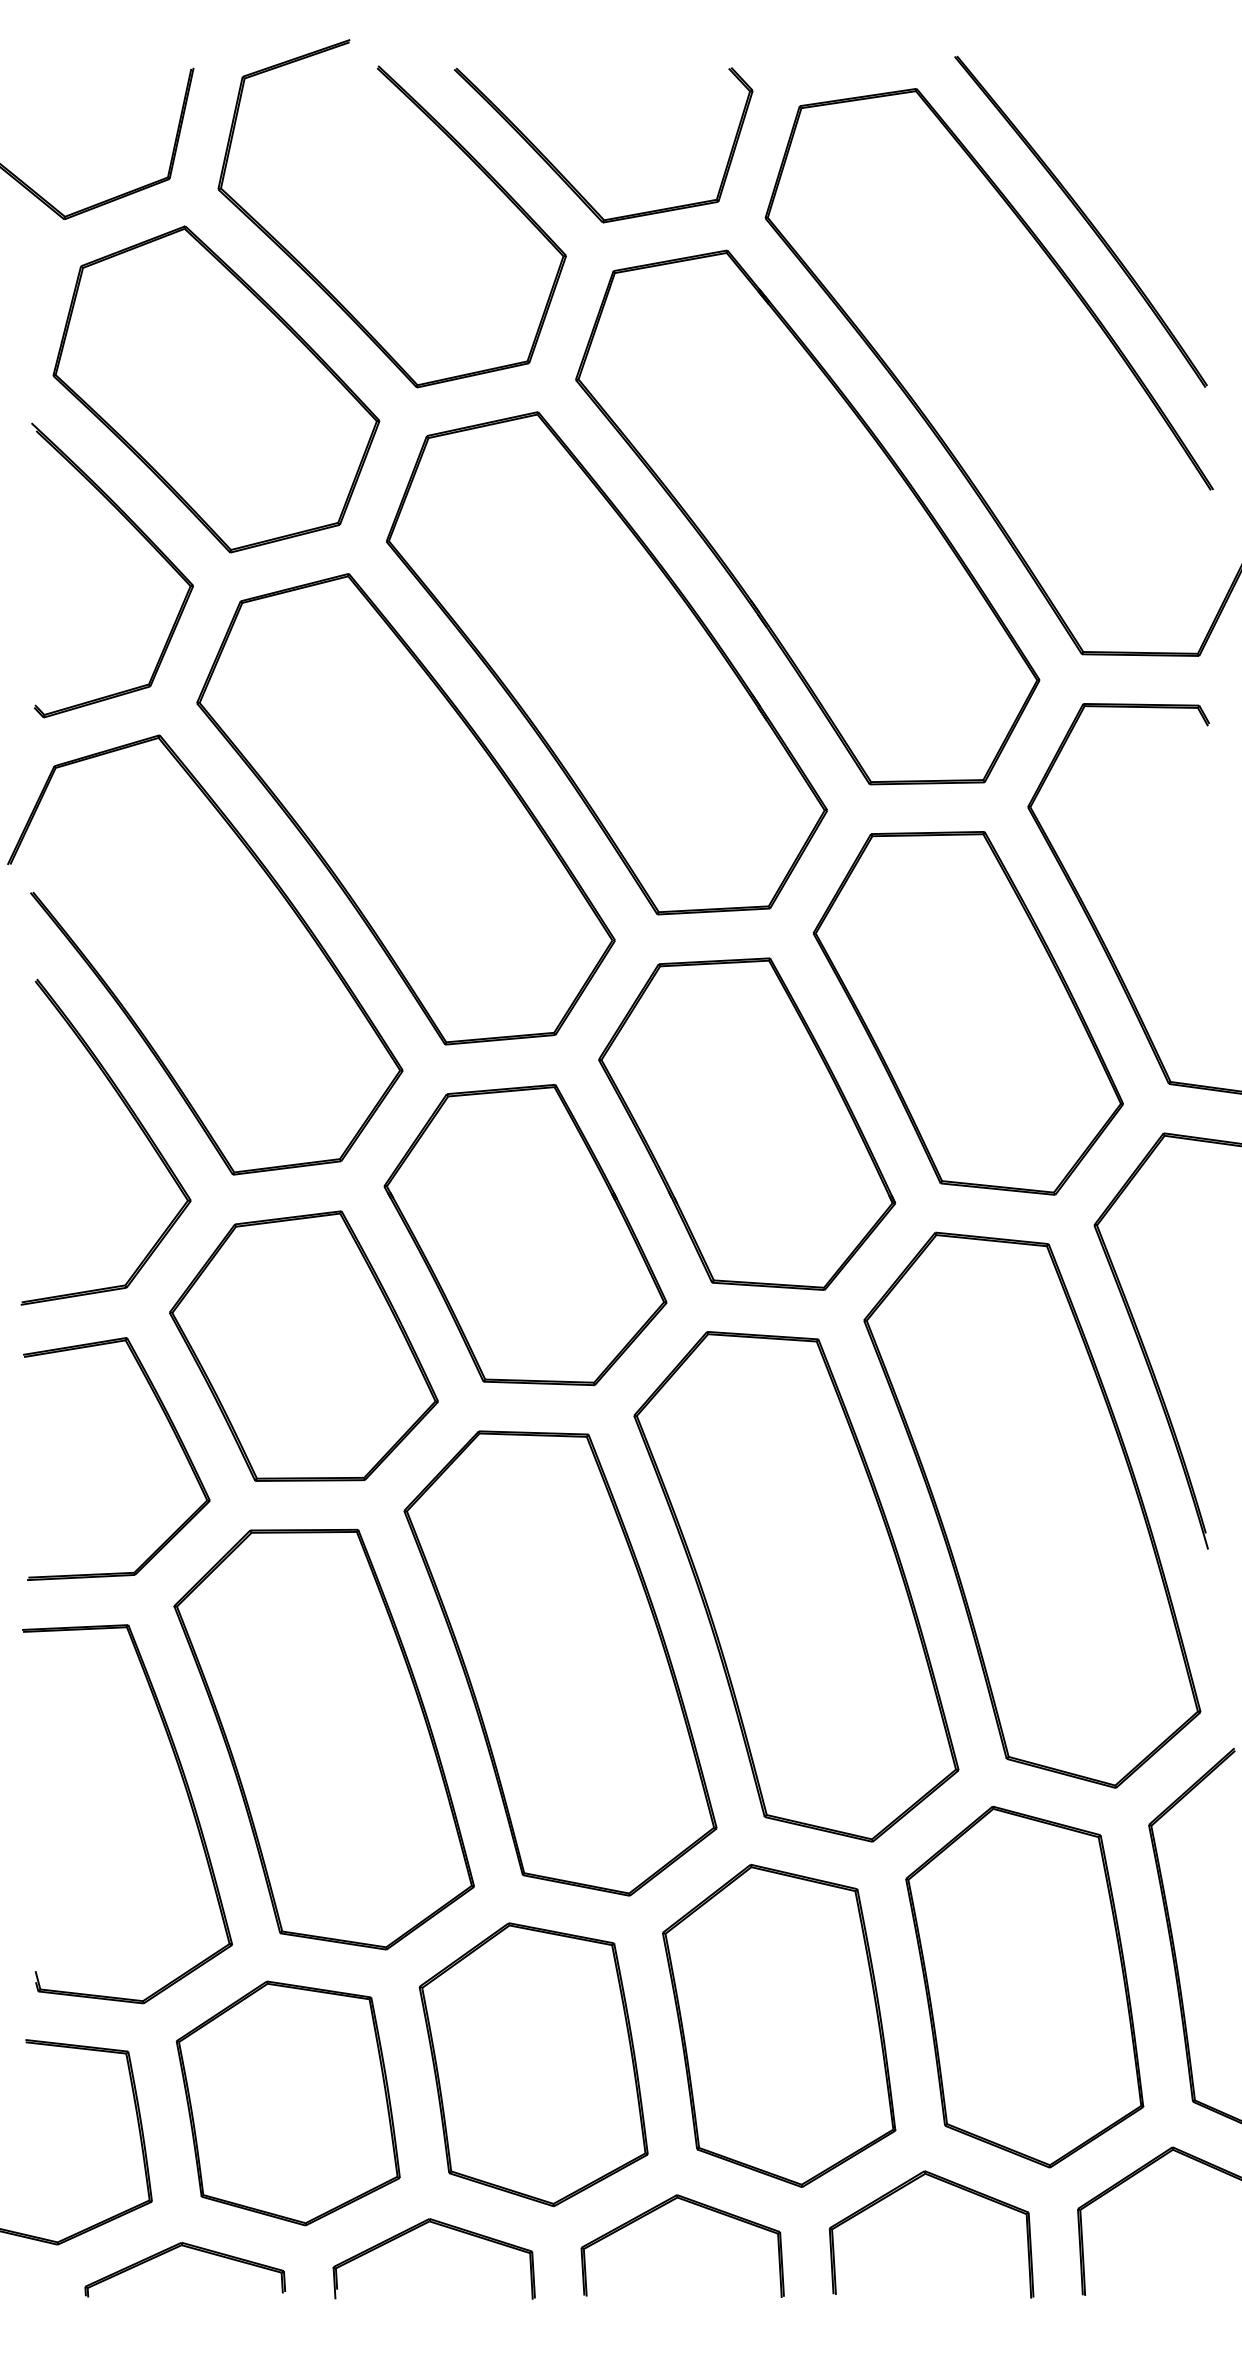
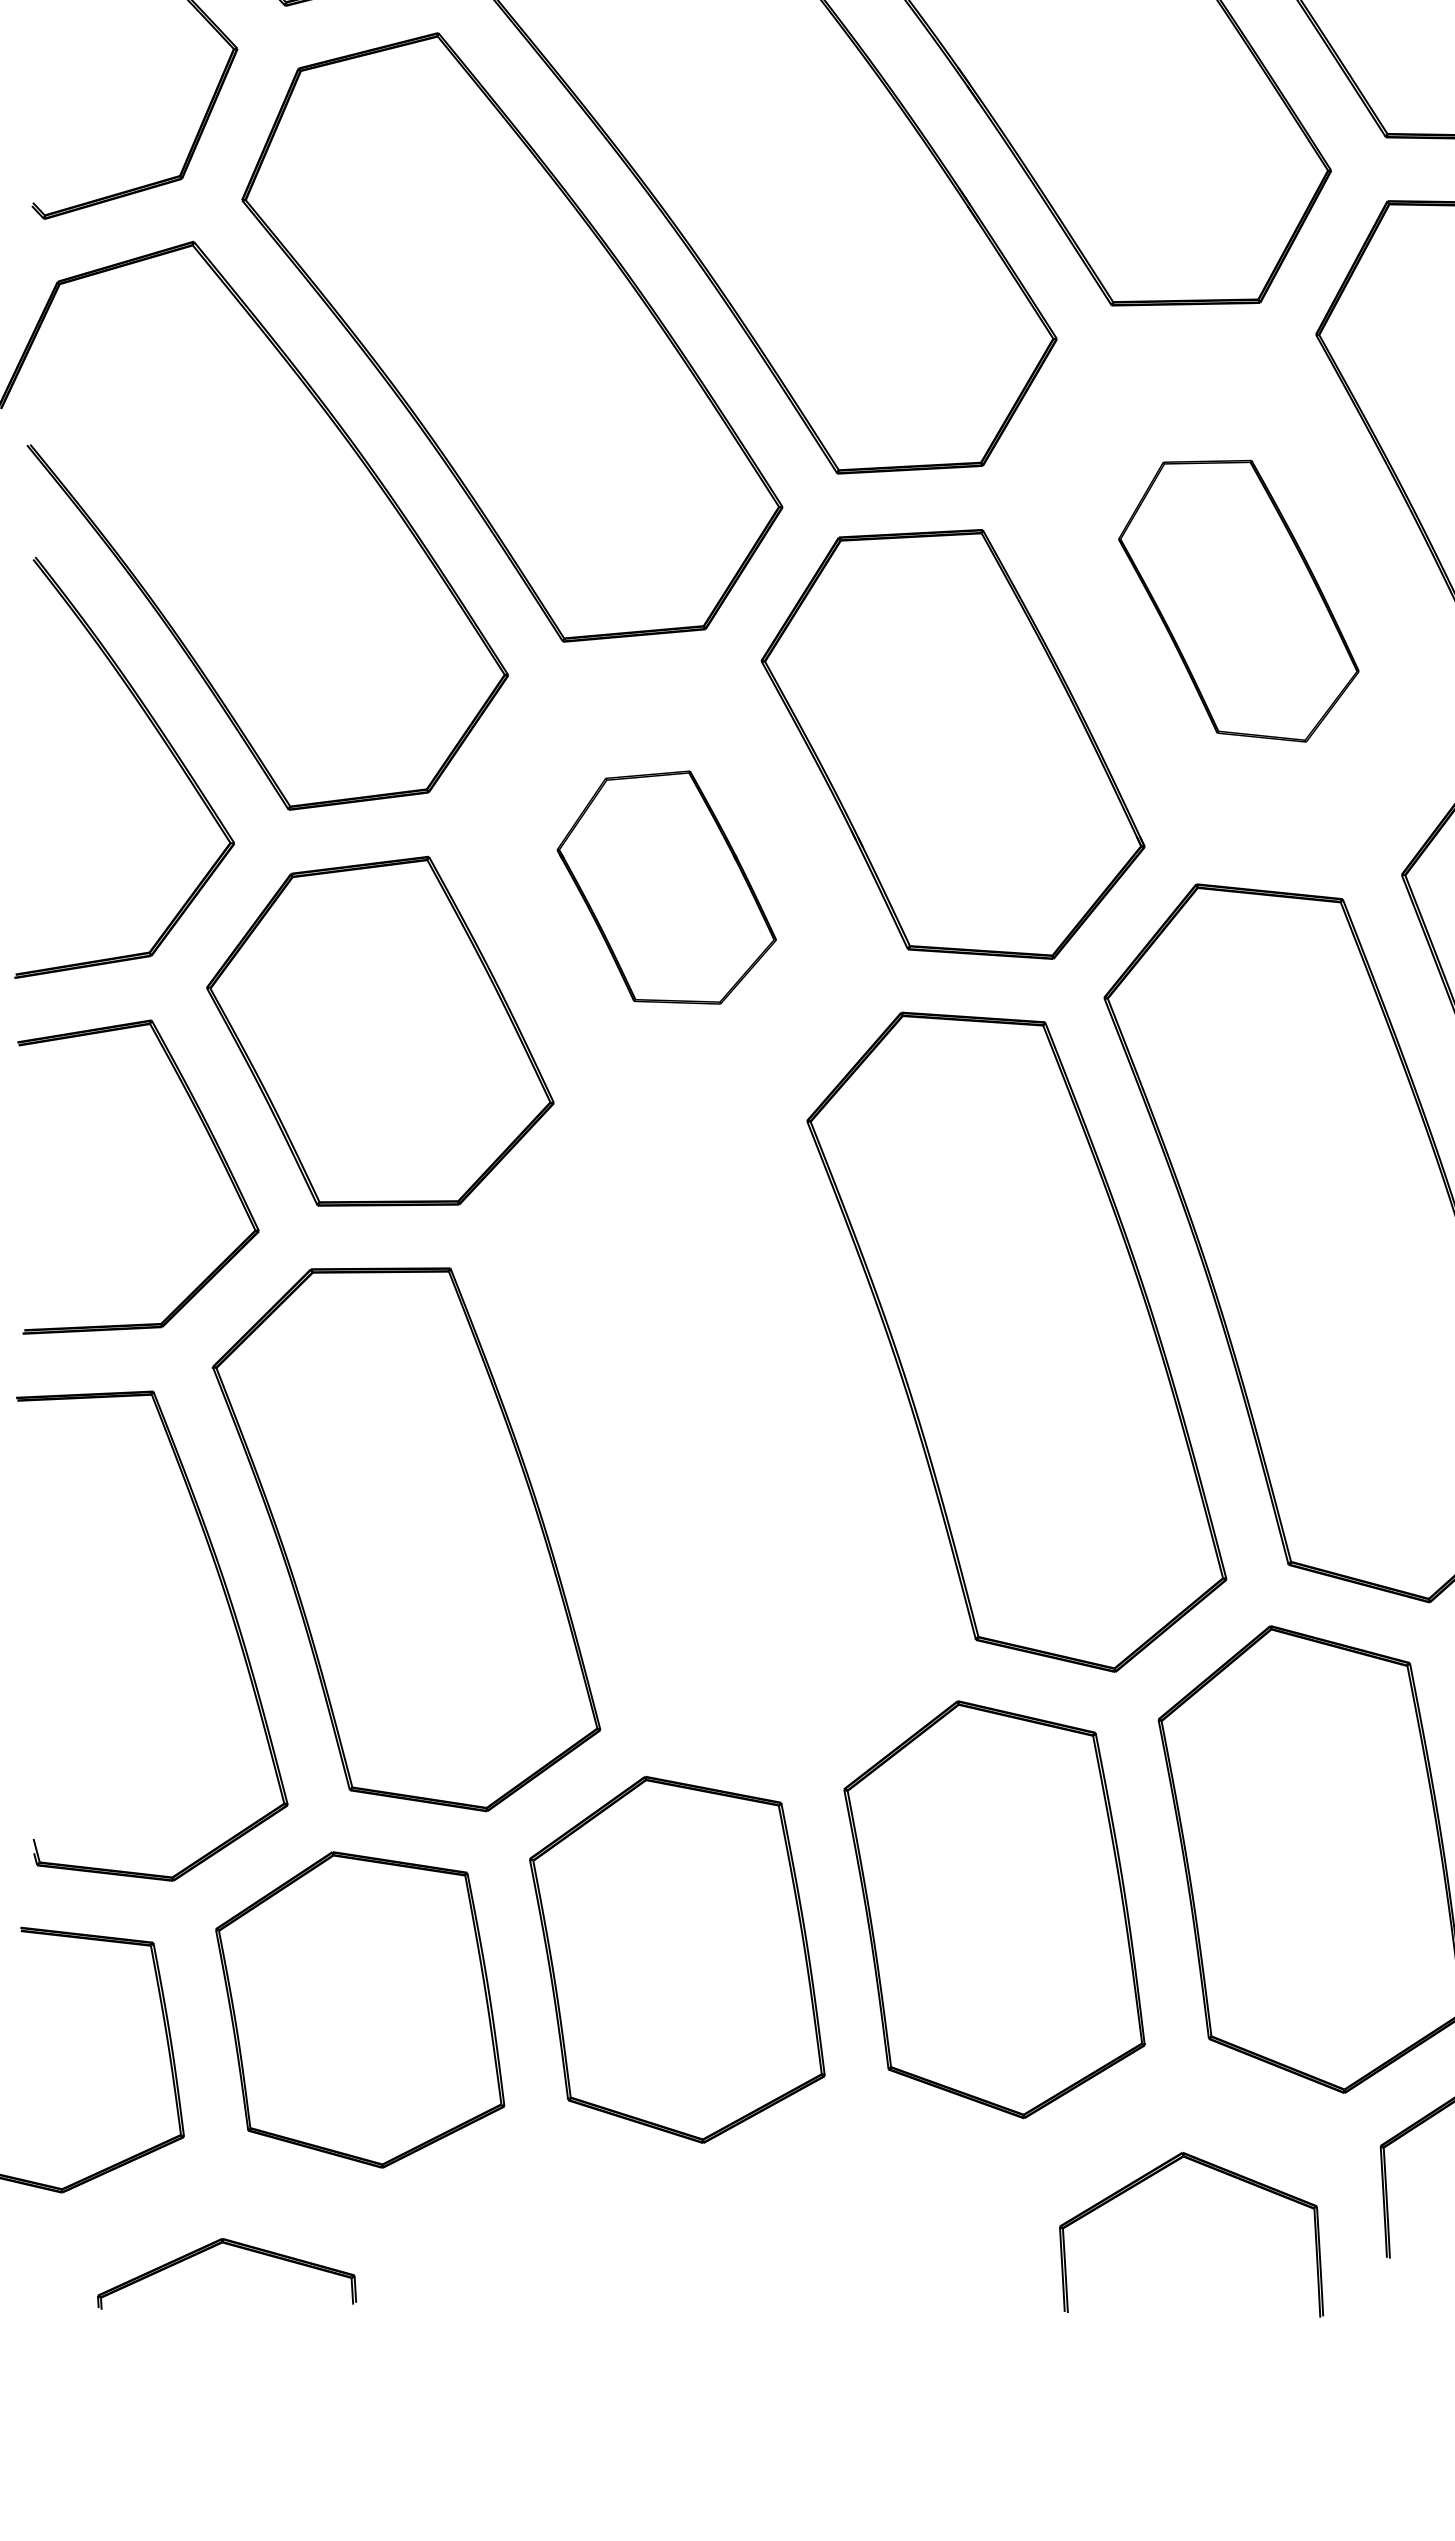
part: (967, 1013) -> (1237, 601), size x0.6
part: (525, 1234) -> (666, 886), size x0.6
part: (560, 1663) -> (711, 1441), removed
part: (951, 2185) -> (1217, 2171), moved
part: (698, 2206) -> (890, 2143), removed
part: (441, 2226) -> (558, 2168), removed
part: (192, 2249) -> (236, 2247), moved

